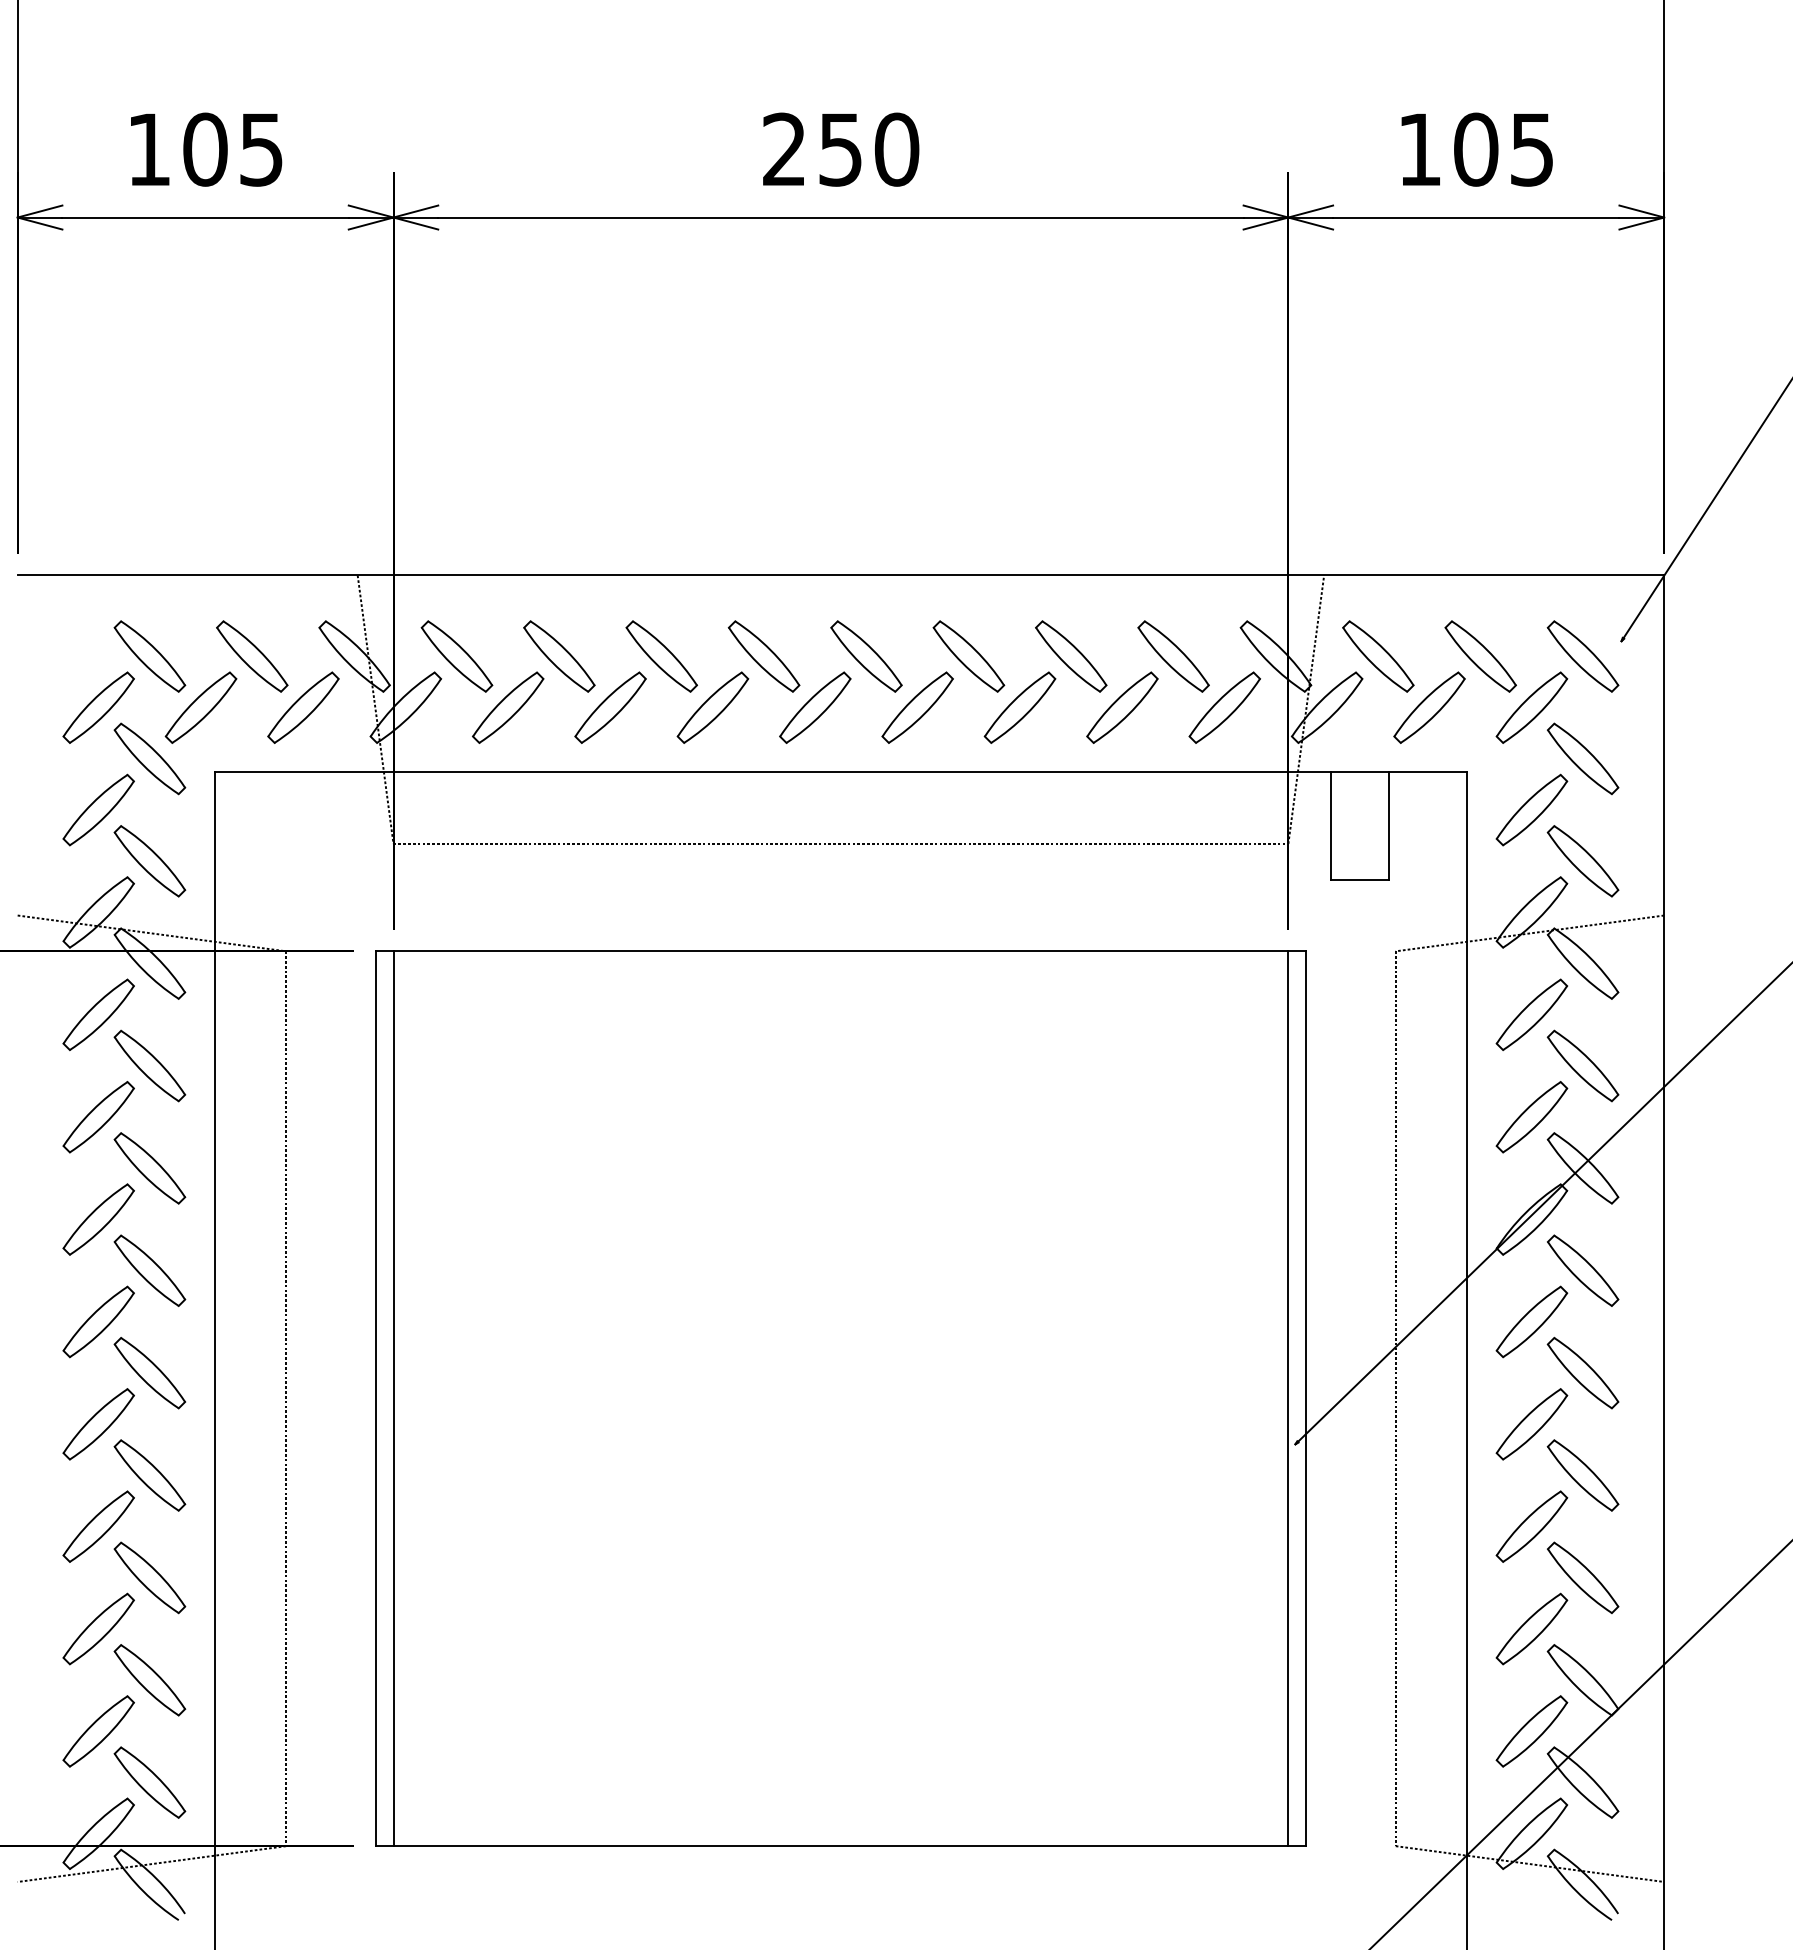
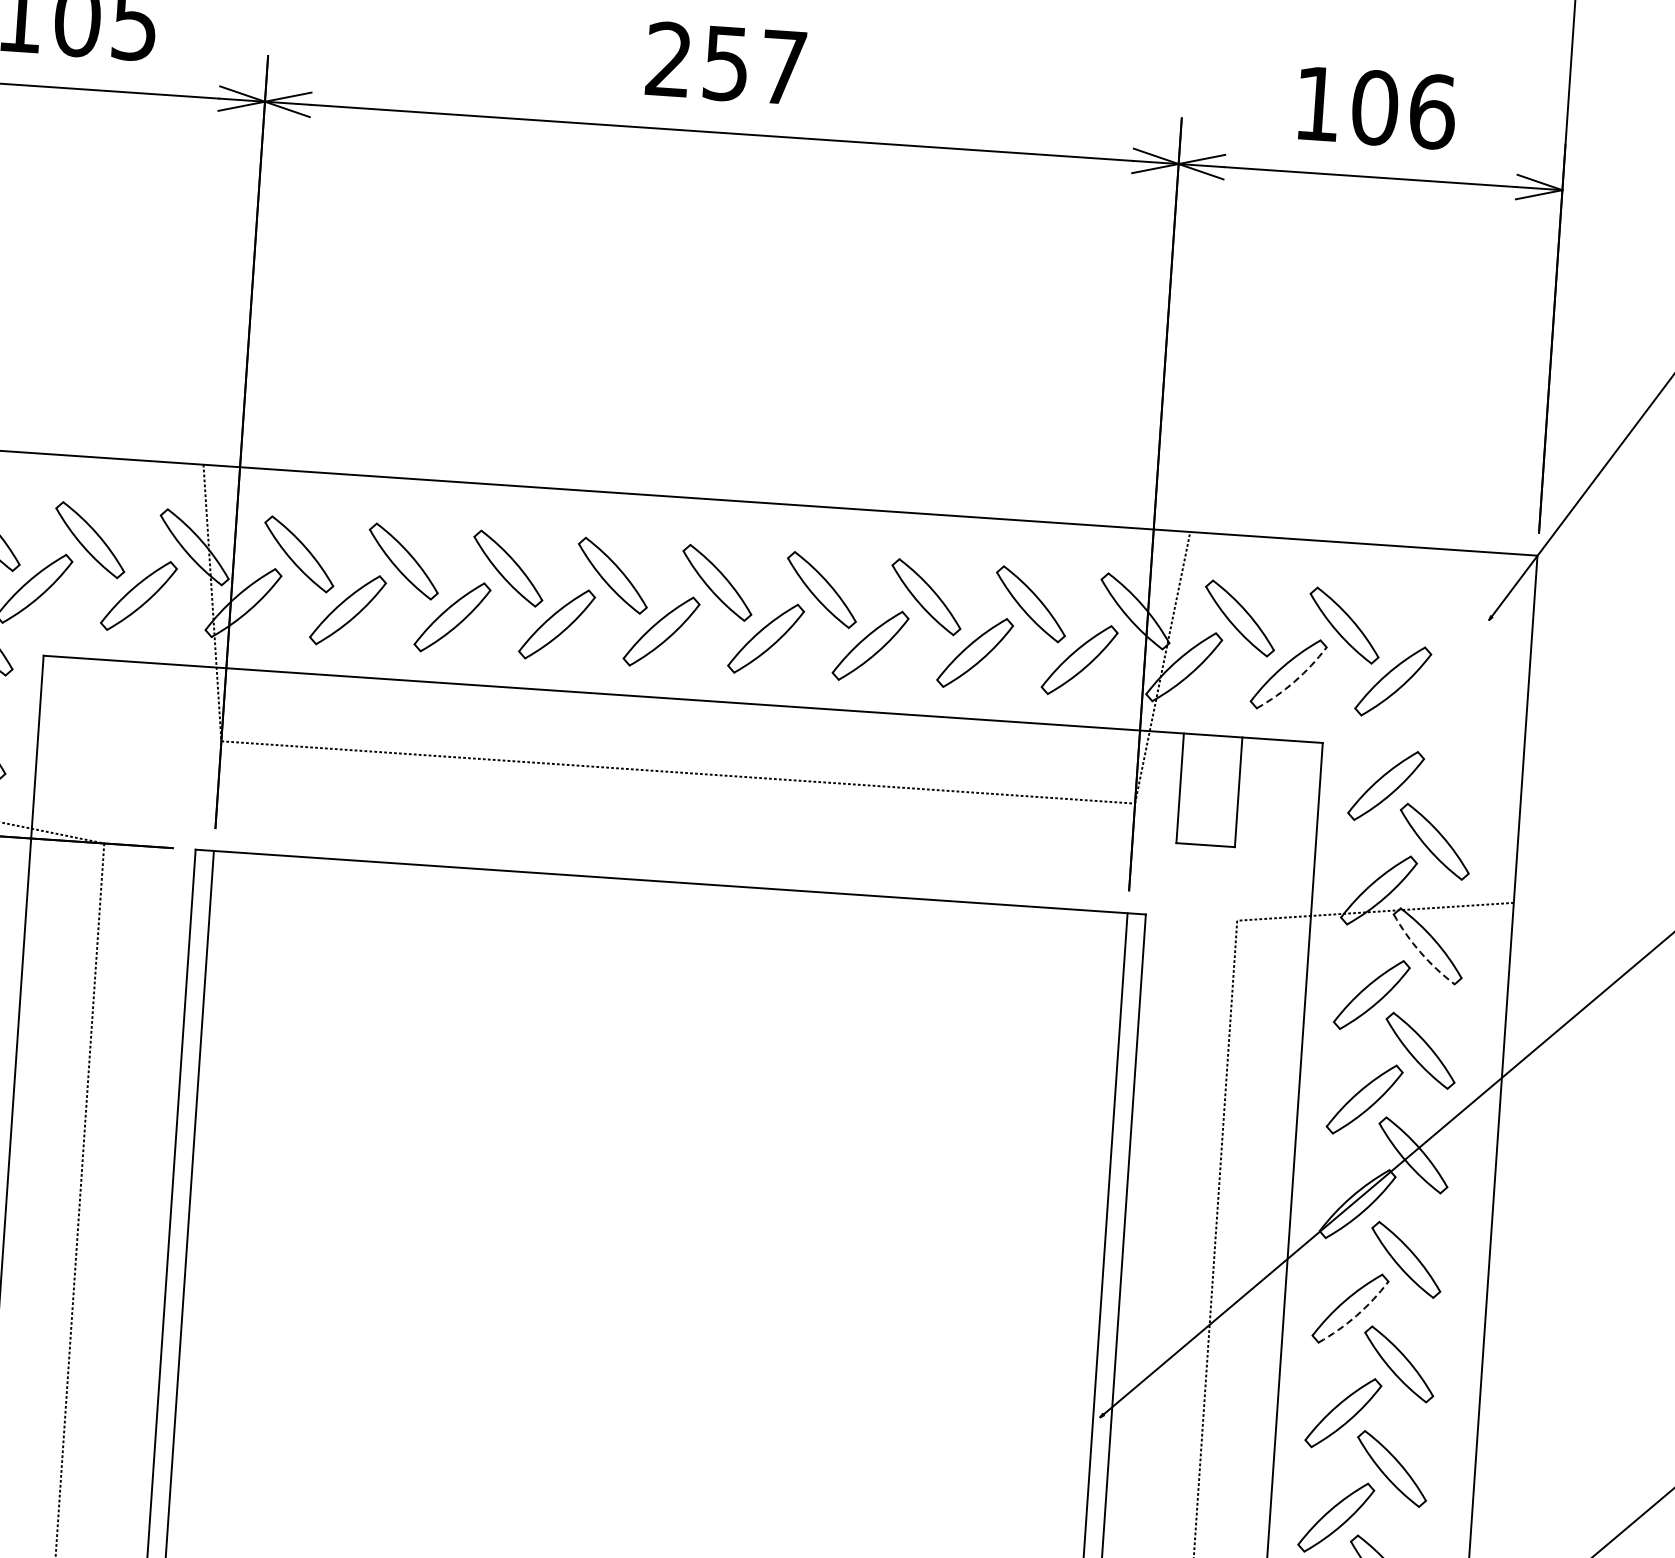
text: (896, 149) -> (783, 67), 250 -> 257
text: (1532, 149) -> (1432, 111), 105 -> 106
part: (1582, 656) -> (1448, 632), removed
arc: (1436, 714) -> (1295, 681), solid -> dashed
part: (1583, 758) -> (1442, 736), removed
arc: (1576, 970) -> (1420, 952), solid -> dashed
arc: (1538, 1328) -> (1356, 1315), solid -> dashed

